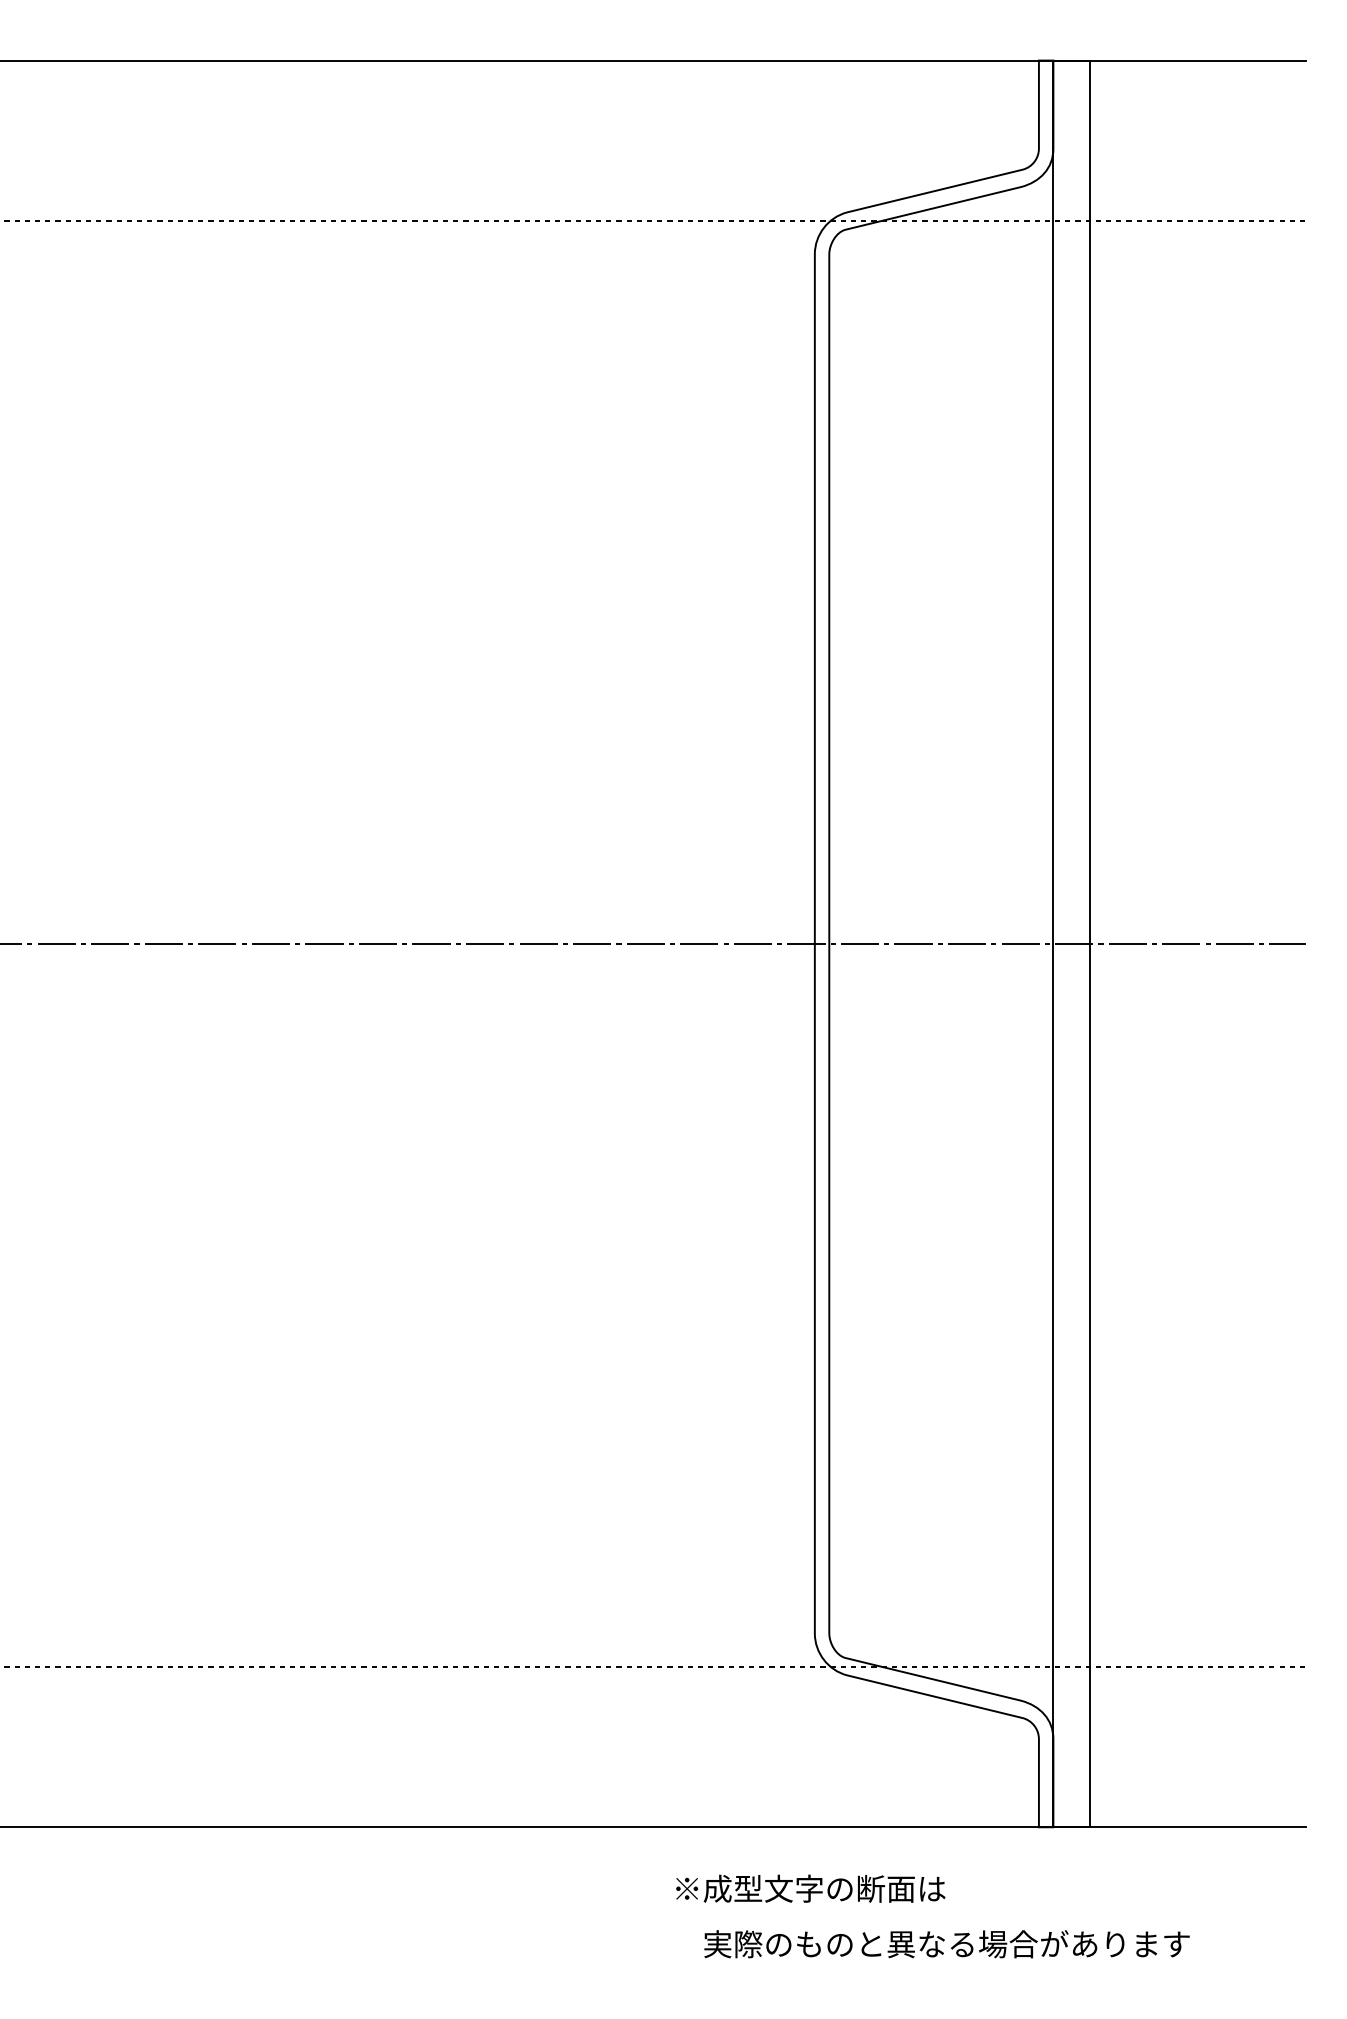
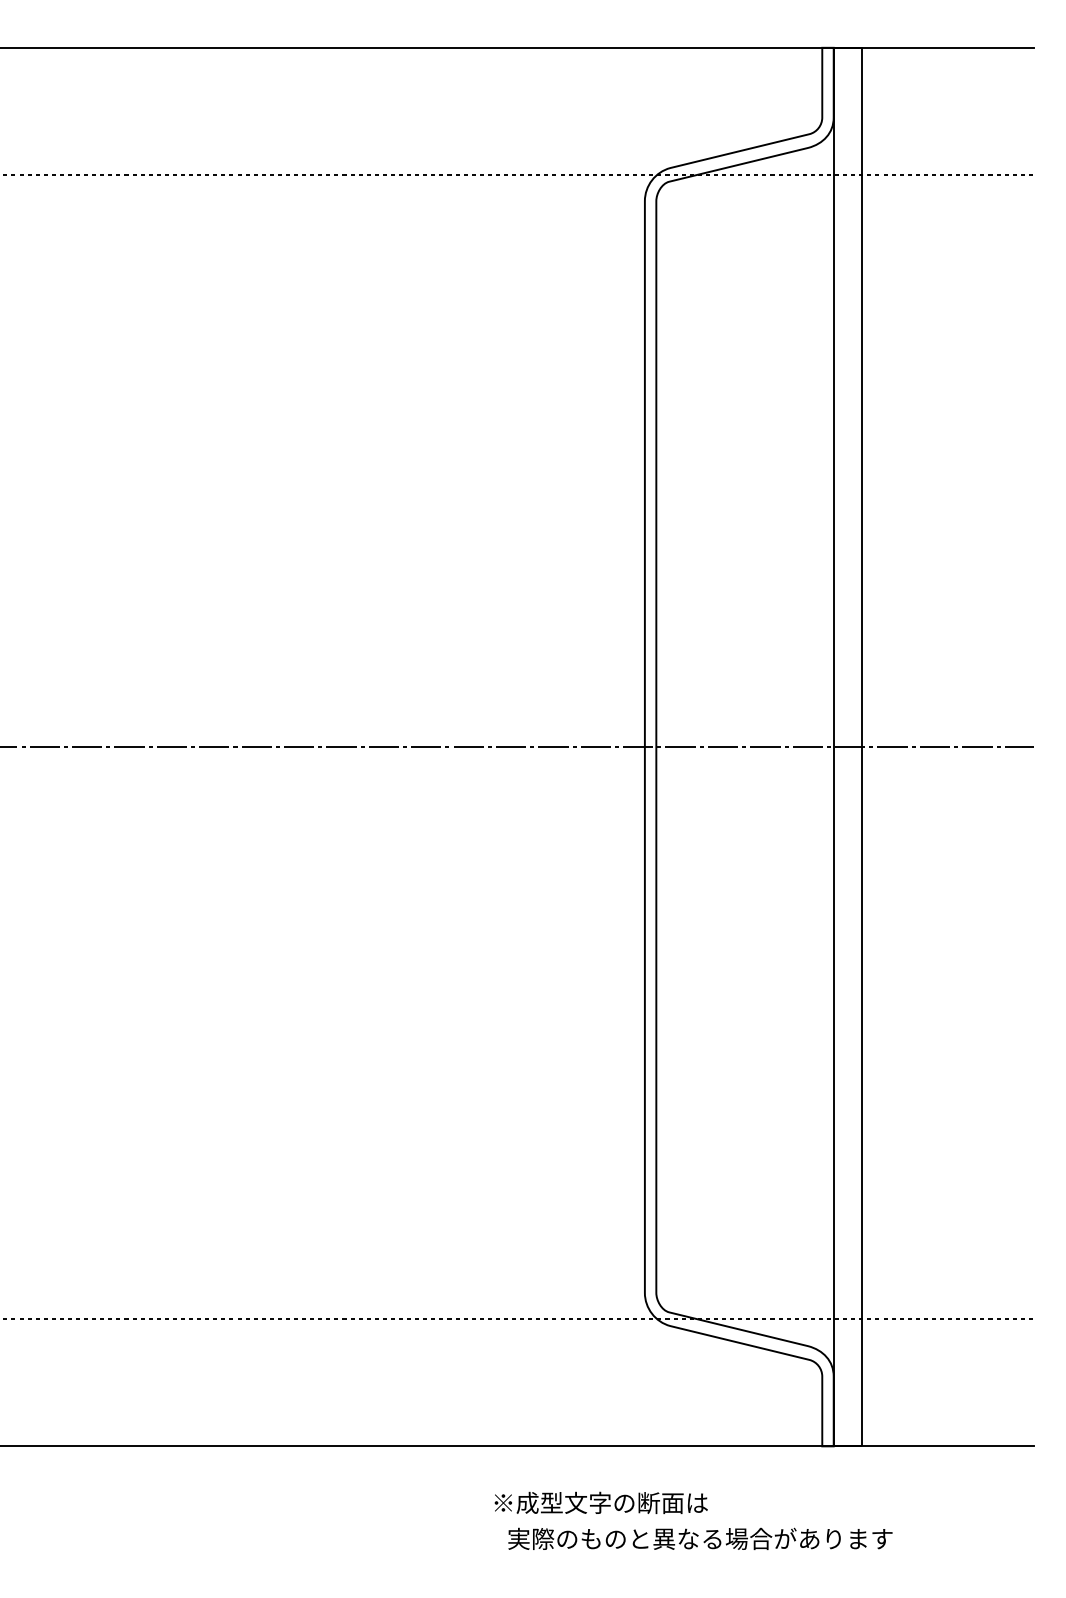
text: (810, 1888) -> (601, 1502), moved
text: (946, 1944) -> (700, 1539), moved

